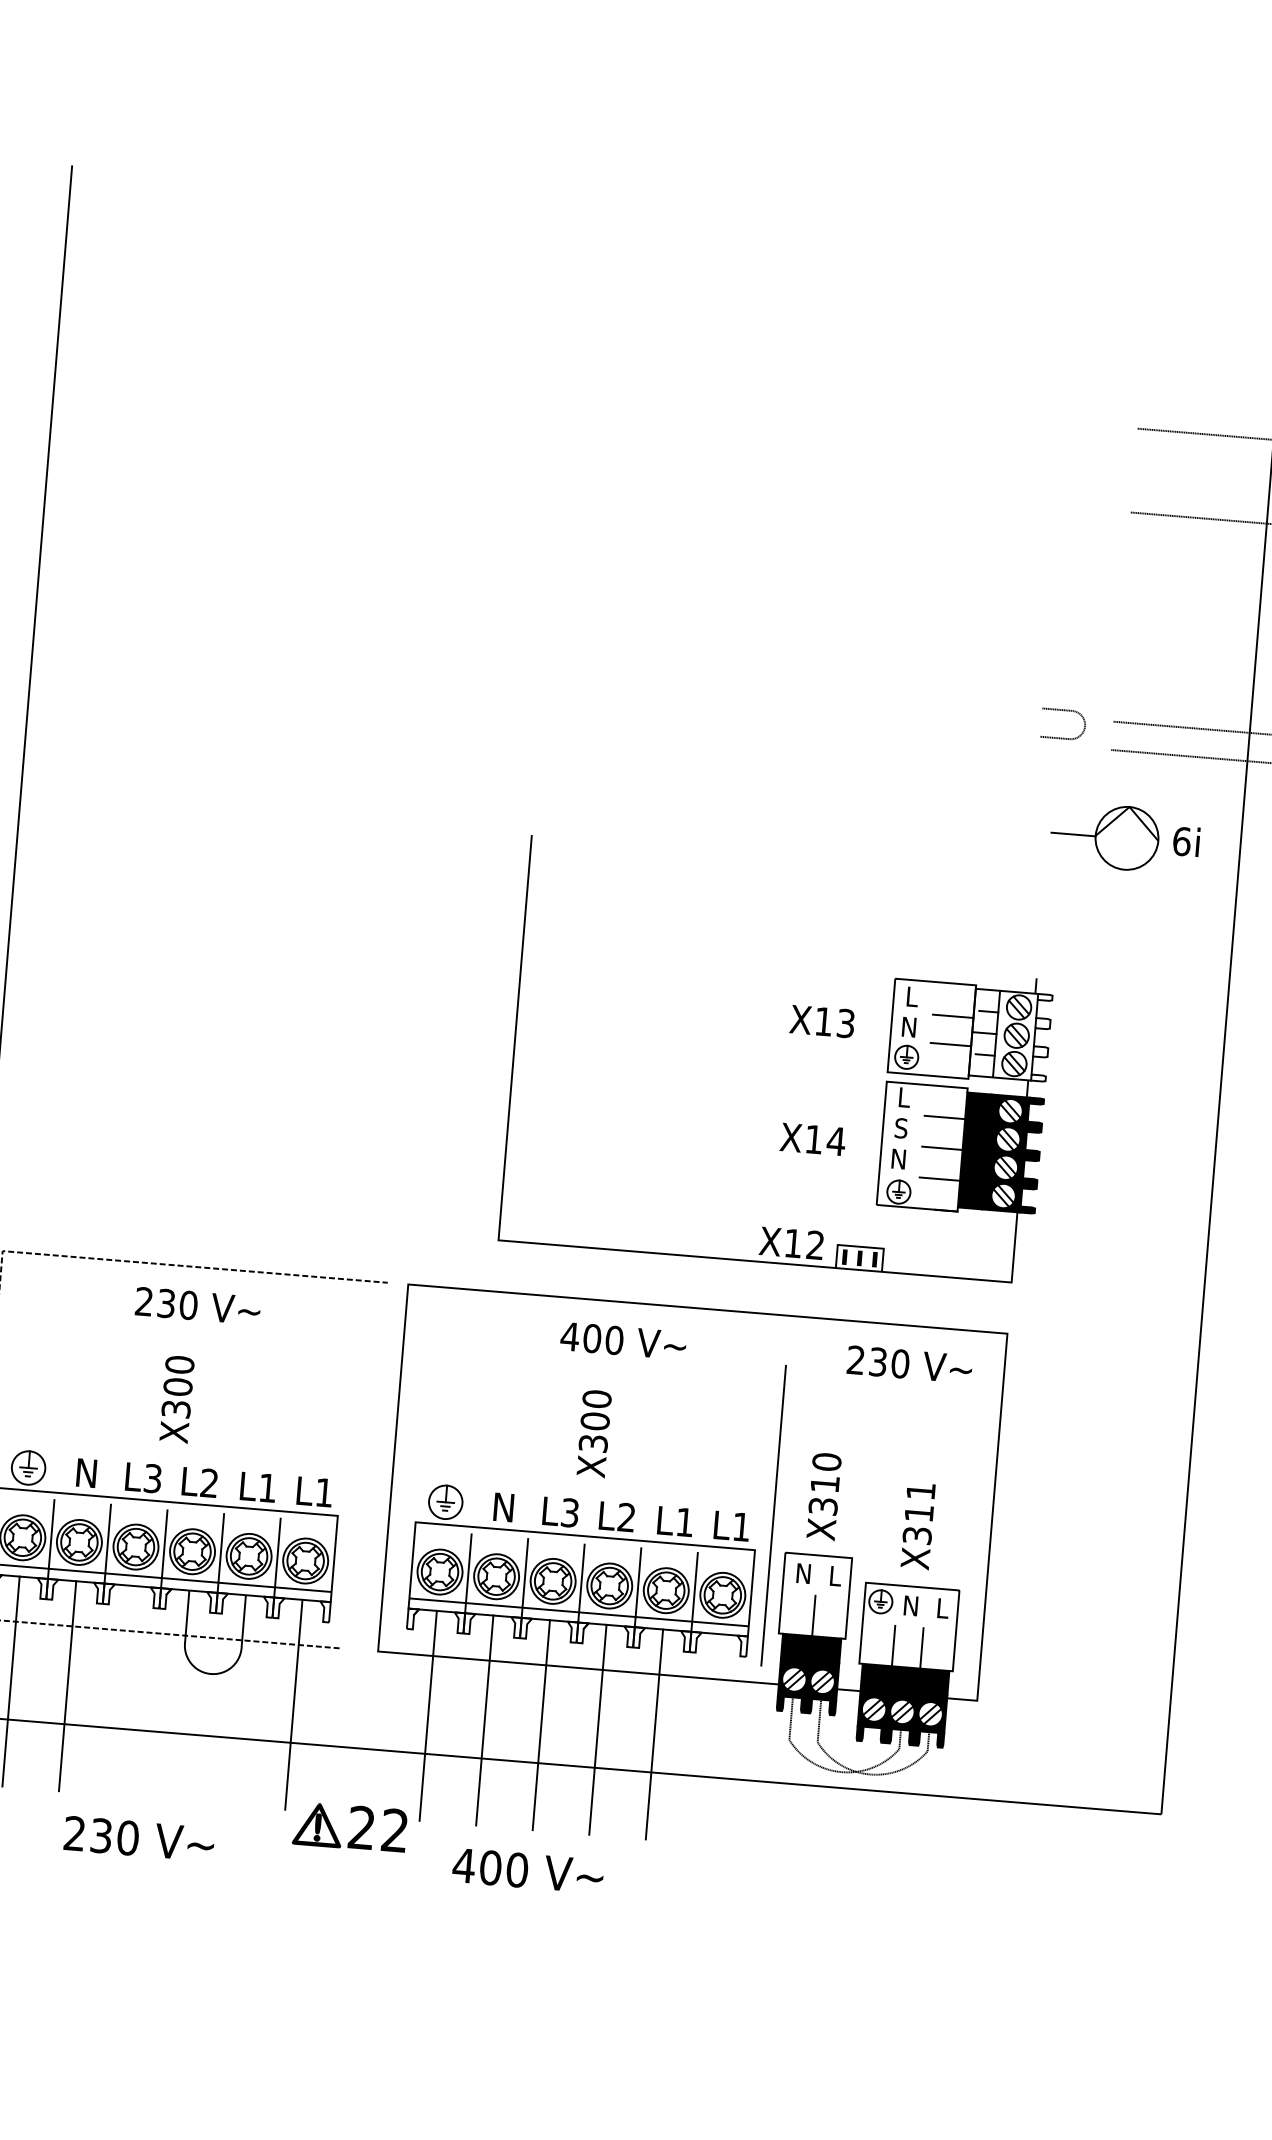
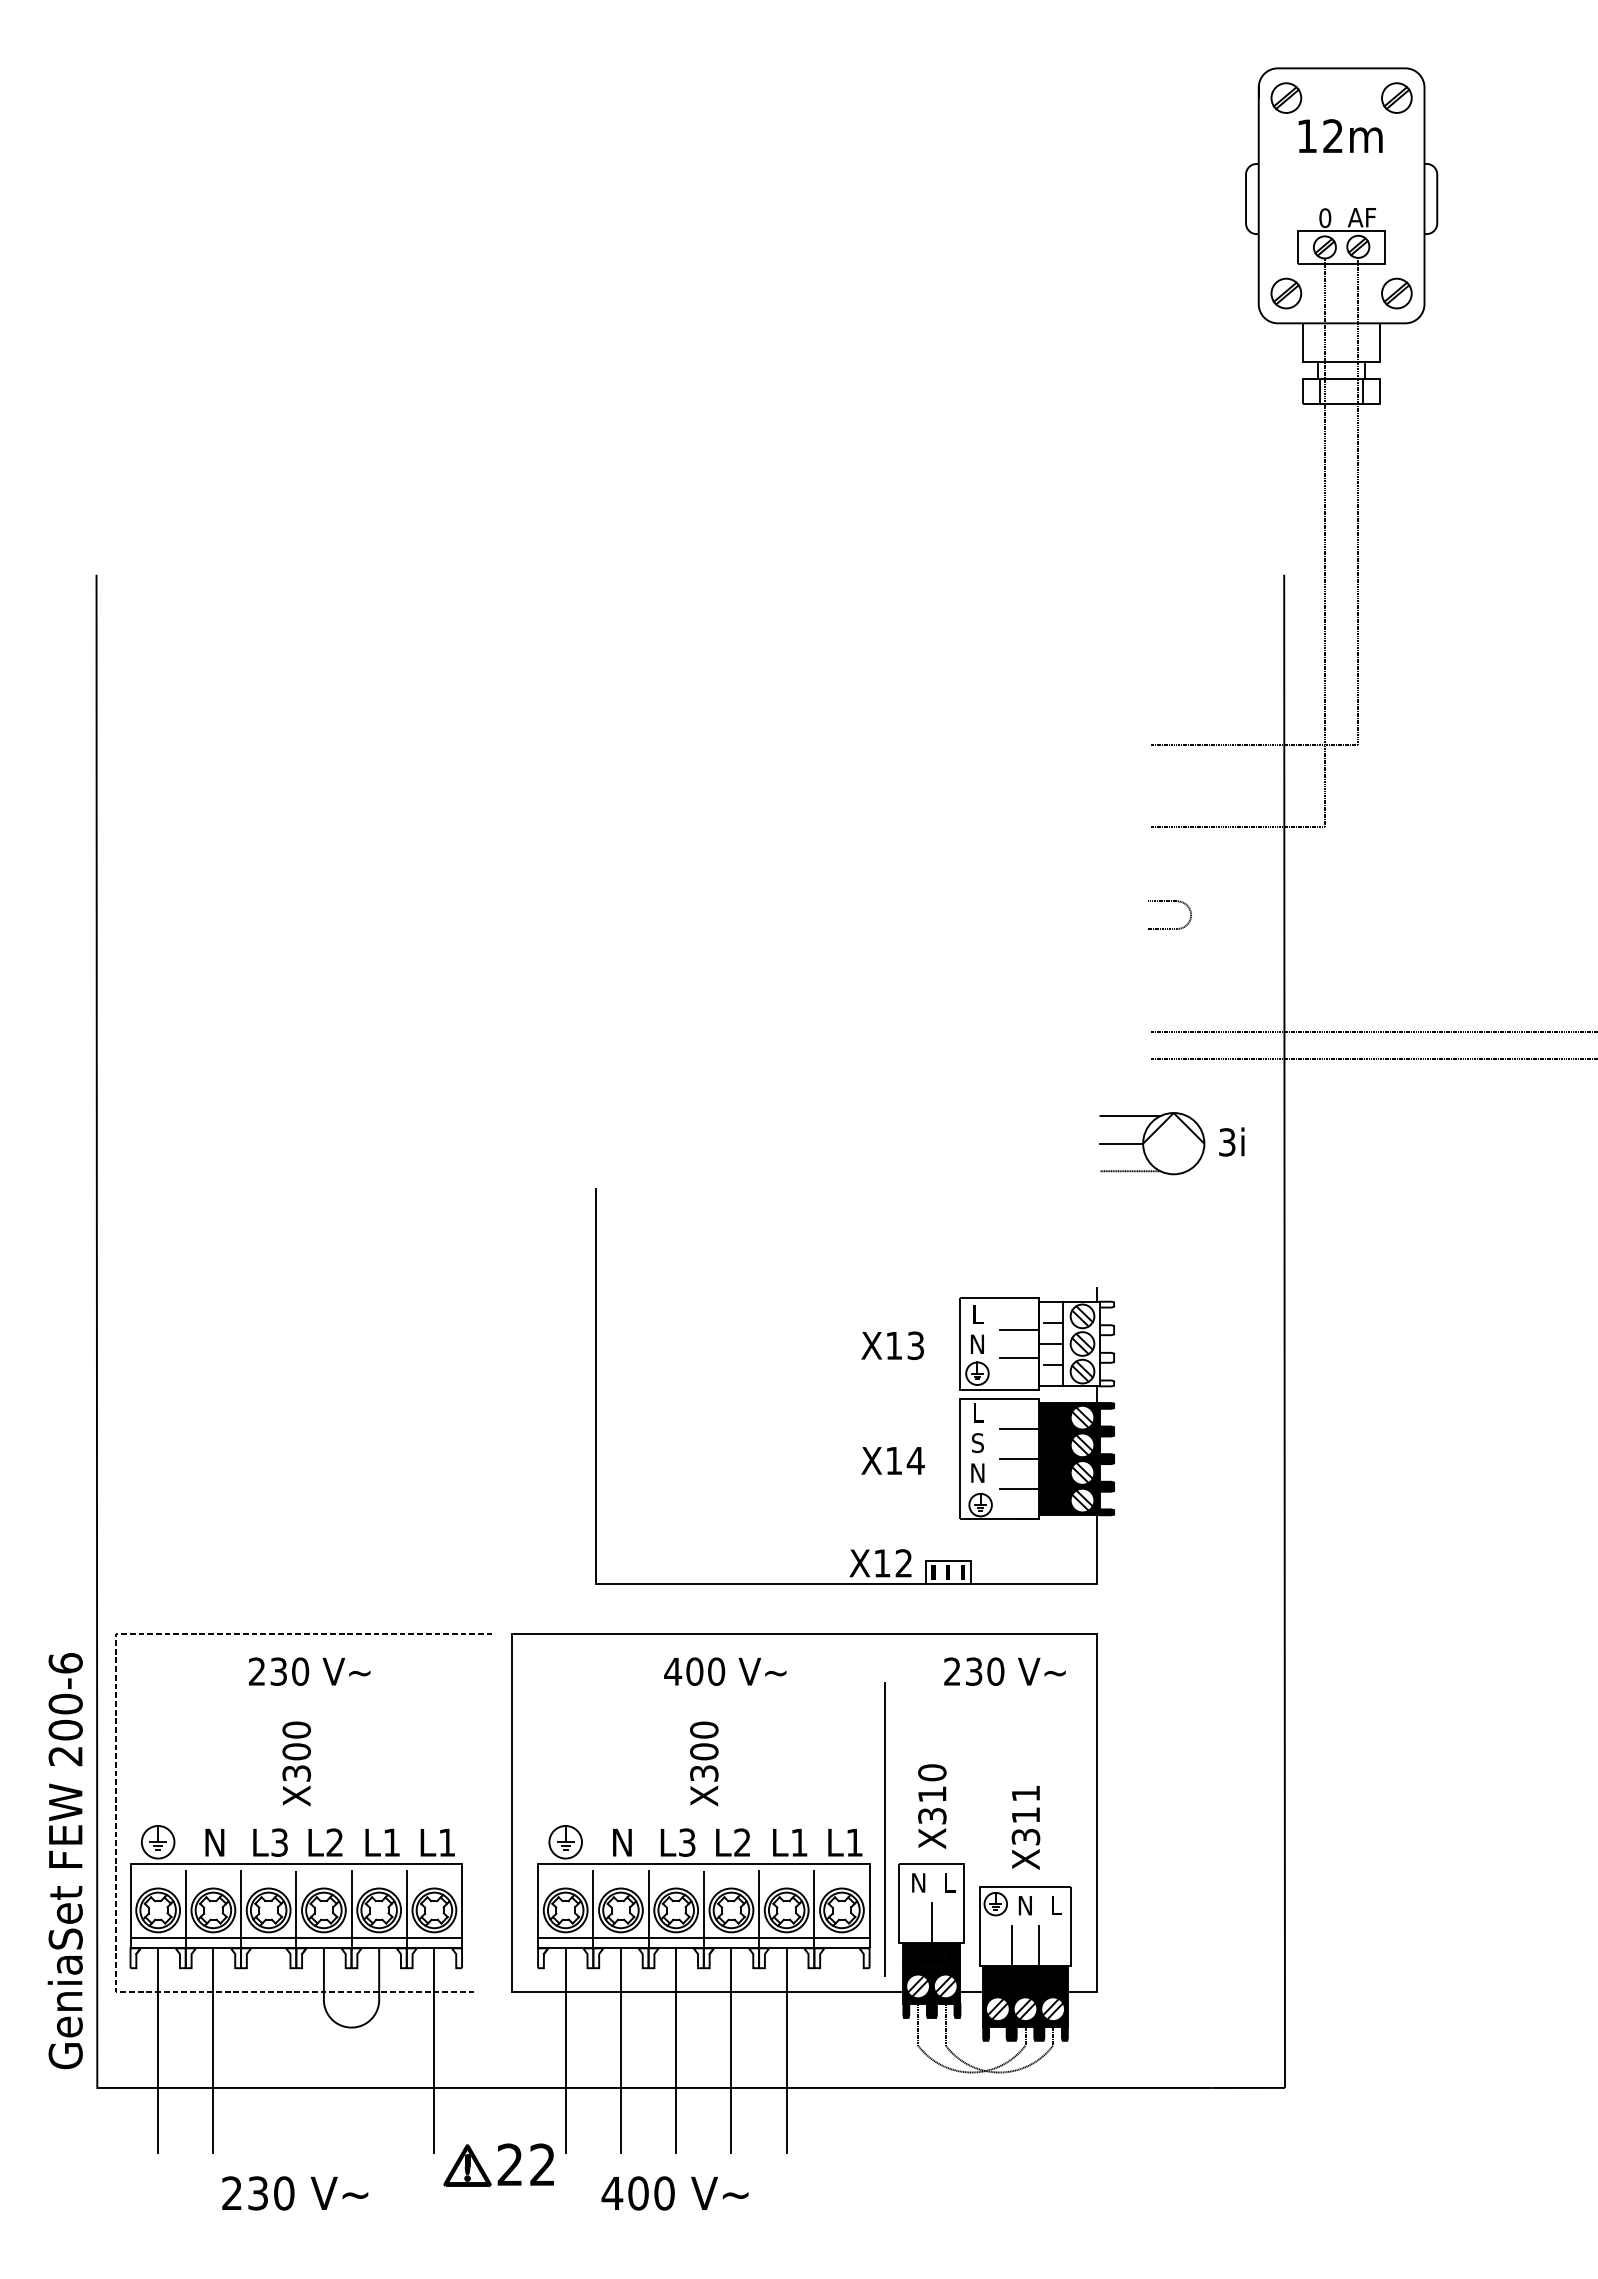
curve: (1064, 710) -> (1169, 901), moved
line: (1085, 806) -> (1130, 1116), added
text: (1182, 841) -> (1227, 1142), 6i -> 3i
line: (1080, 863) -> (1130, 1171), added

